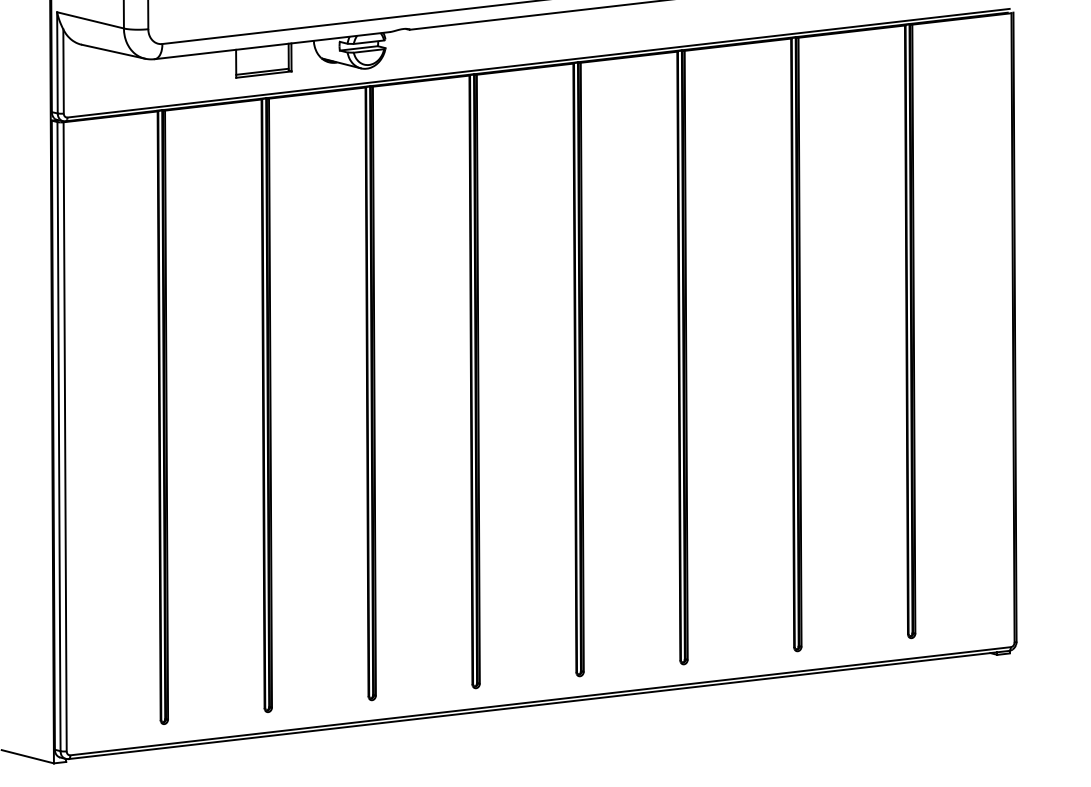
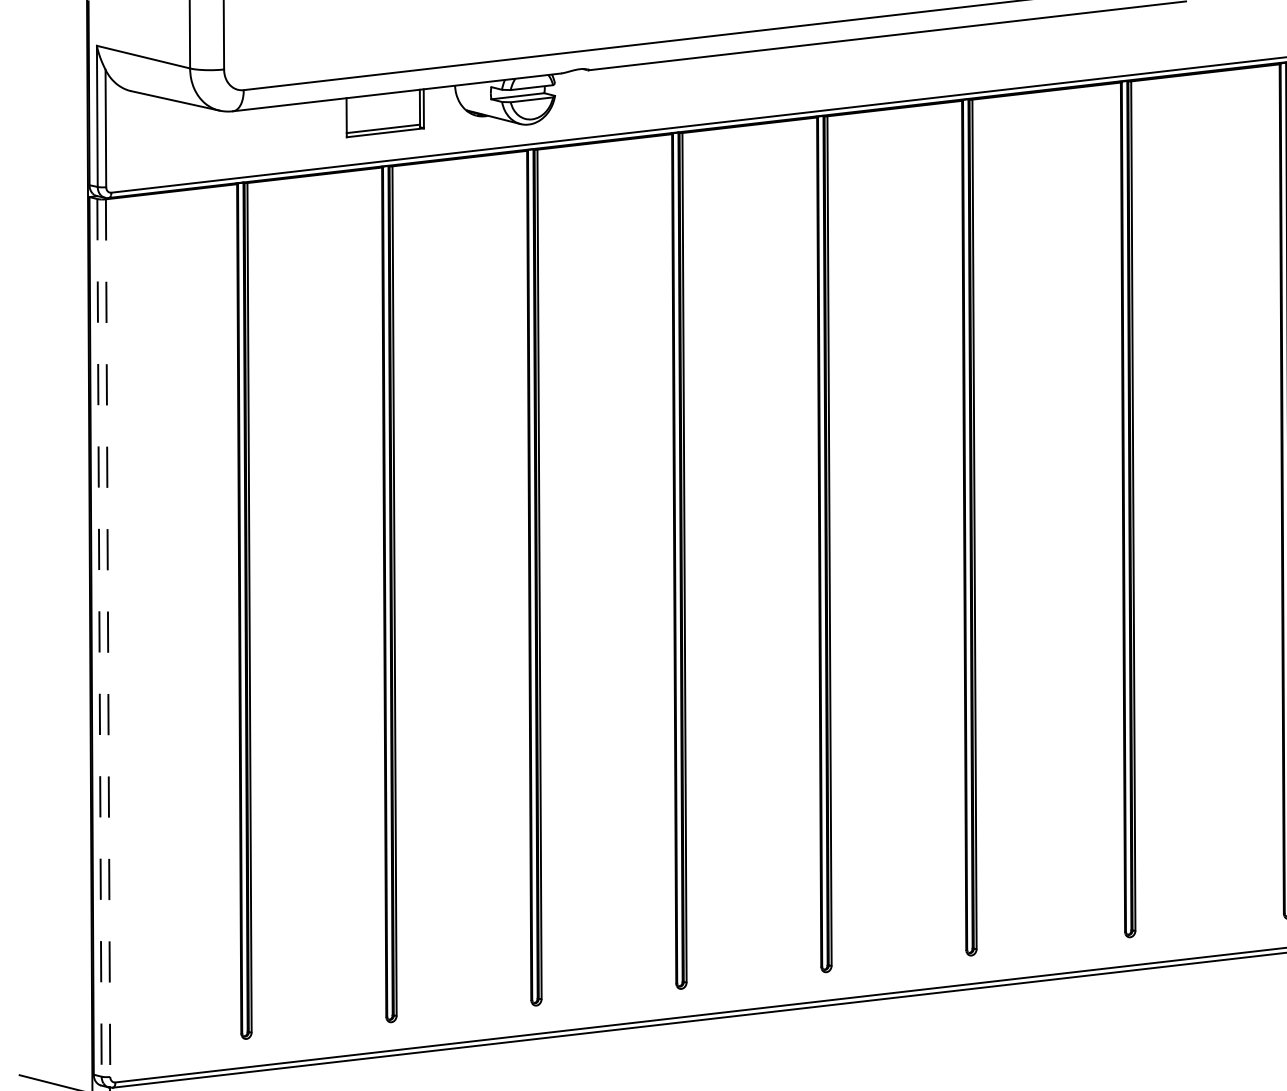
line: (59, 436) -> (100, 637), solid -> dashed
line: (65, 436) -> (108, 637), solid -> dashed

